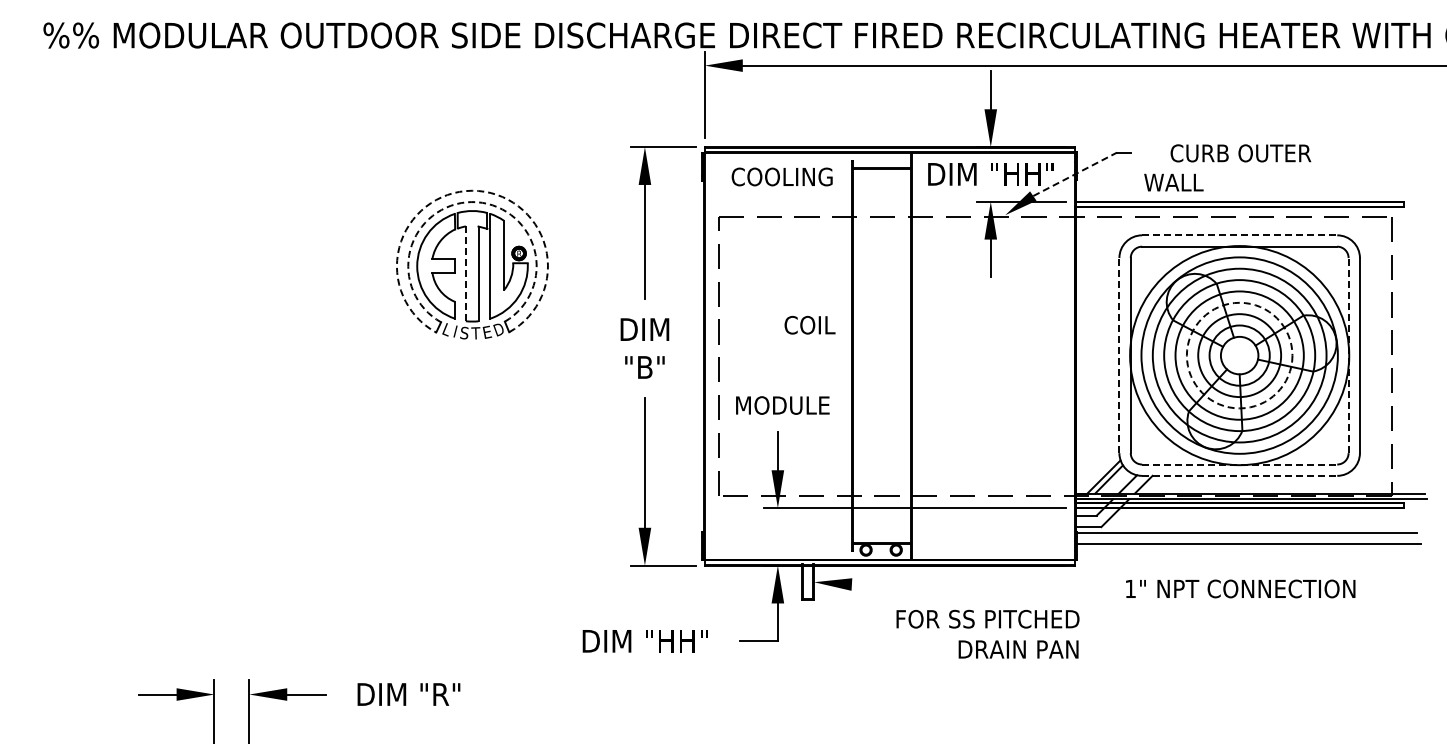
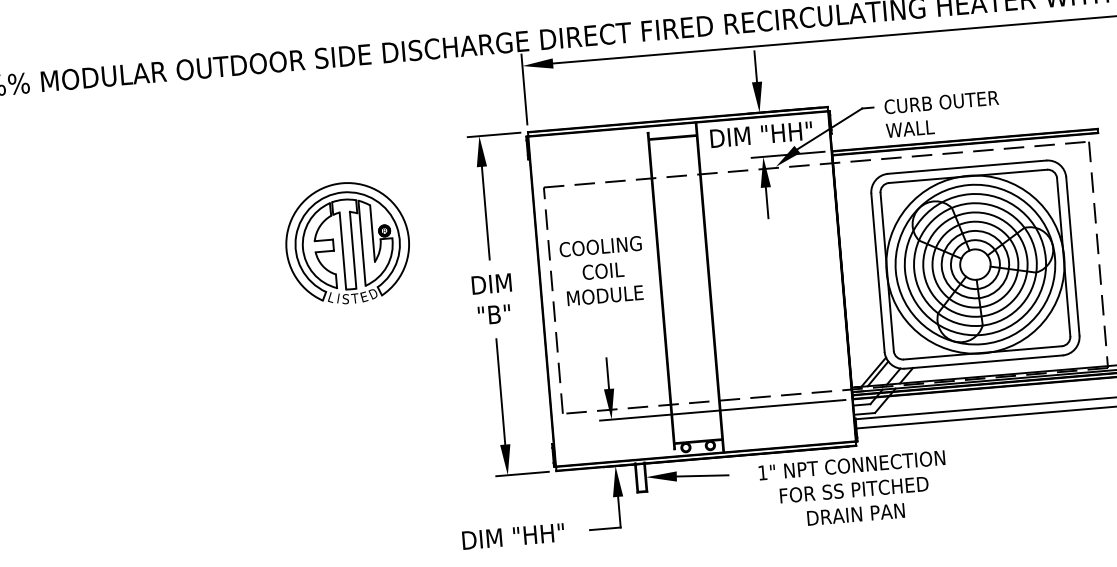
text: (1240, 153) -> (941, 102), moved
line: (1075, 174) -> (830, 129), dashed -> solid
text: (781, 176) -> (600, 246), moved
arc: (472, 190) -> (342, 183), dashed -> solid
arc: (471, 202) -> (342, 192), dashed -> solid
line: (1239, 235) -> (967, 167), dashed -> solid
line: (465, 273) -> (342, 250), dashed -> solid
text: (809, 324) -> (602, 270), moved
line: (1119, 355) -> (878, 272), dashed -> solid
circle: (1239, 355) -> (975, 264), dashed -> solid
line: (1348, 355) -> (1063, 257), dashed -> solid
text: (782, 405) -> (604, 295), moved
line: (1239, 464) -> (982, 352), dashed -> solid
line: (1239, 475) -> (983, 361), dashed -> solid
line: (883, 586) -> (702, 475), added
text: (1240, 588) -> (851, 465), moved
text: (987, 618) -> (853, 489), moved
text: (1018, 649) -> (855, 514), moved

